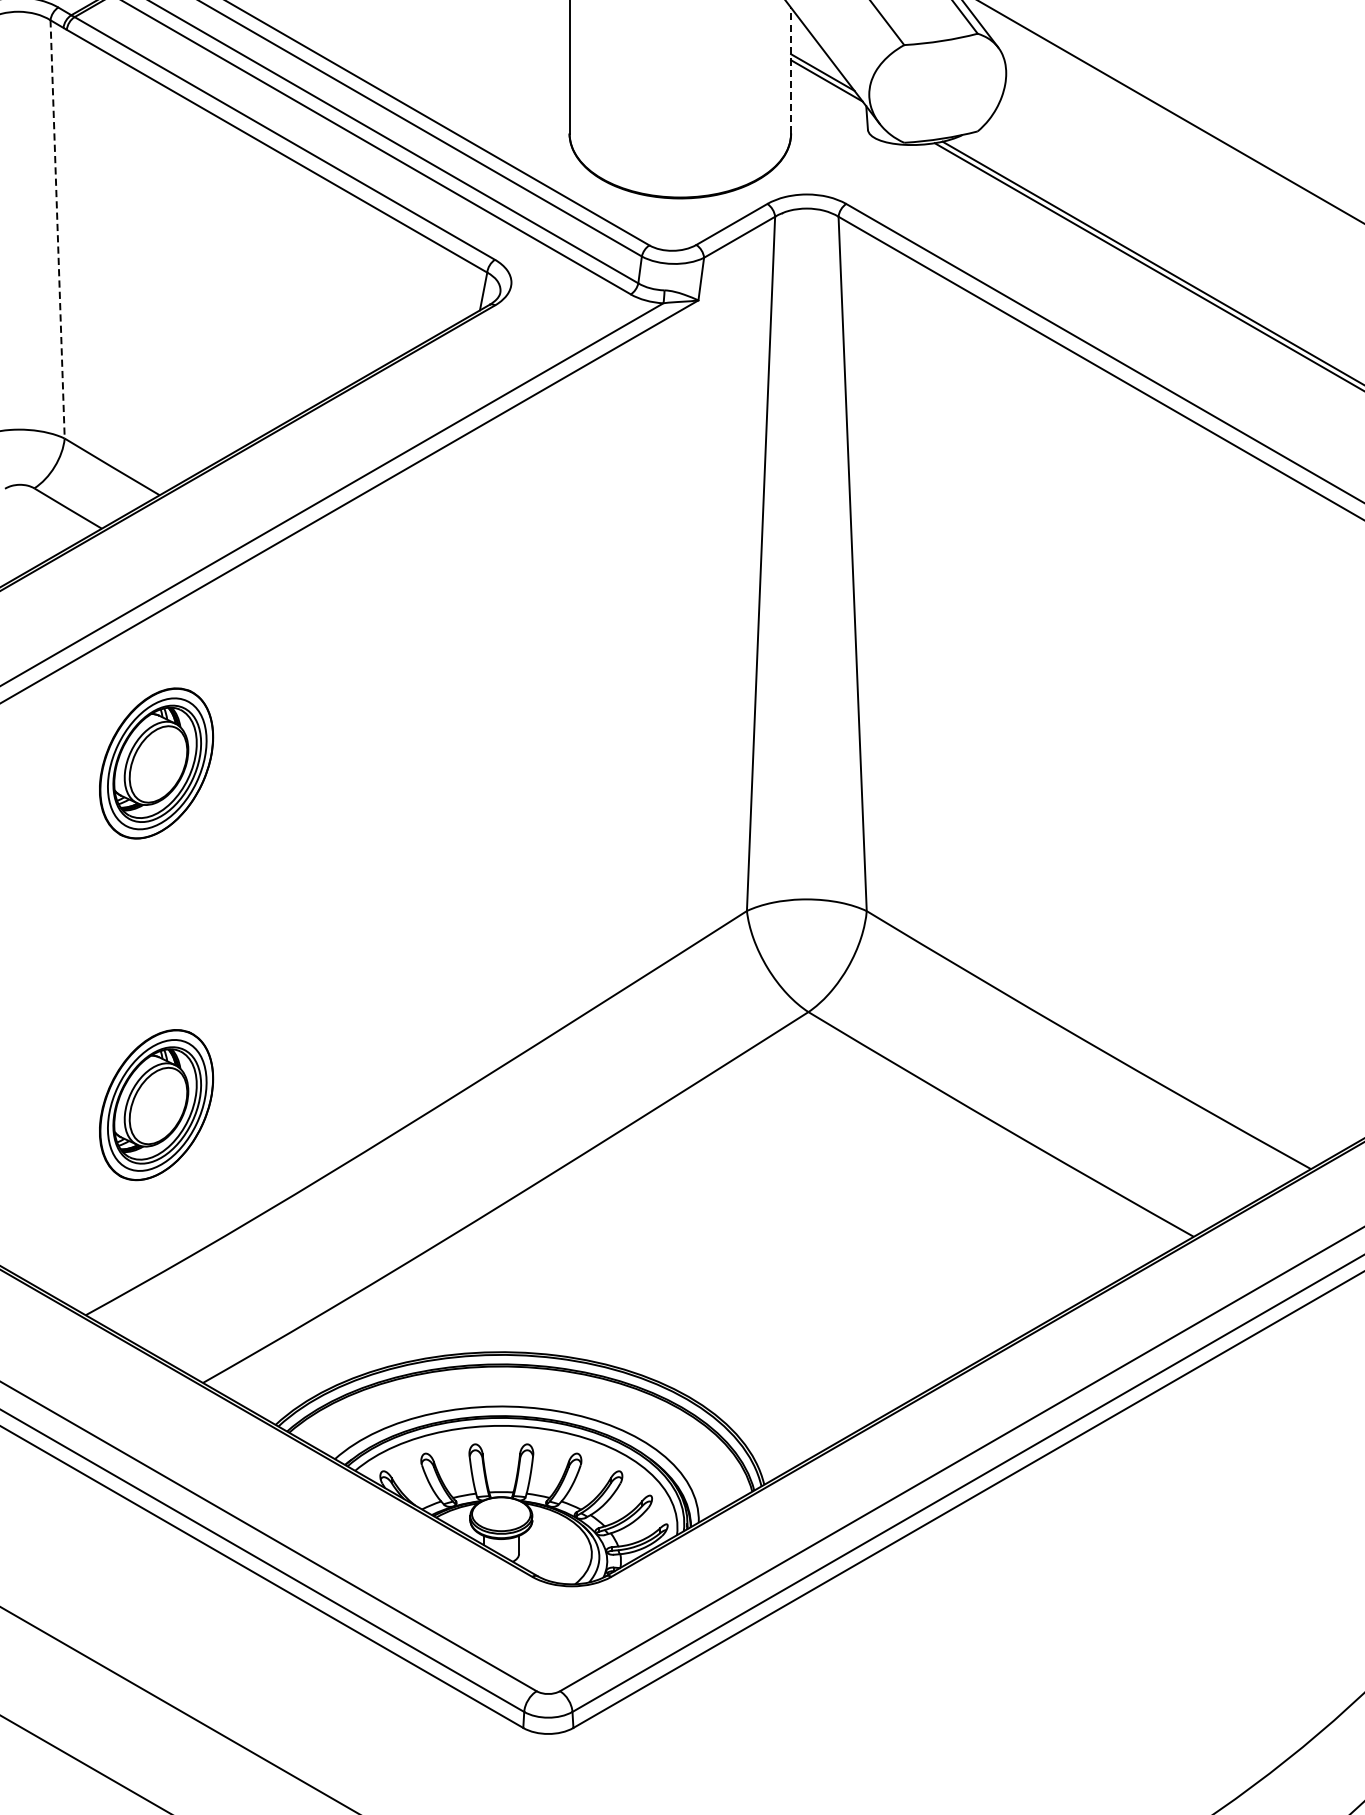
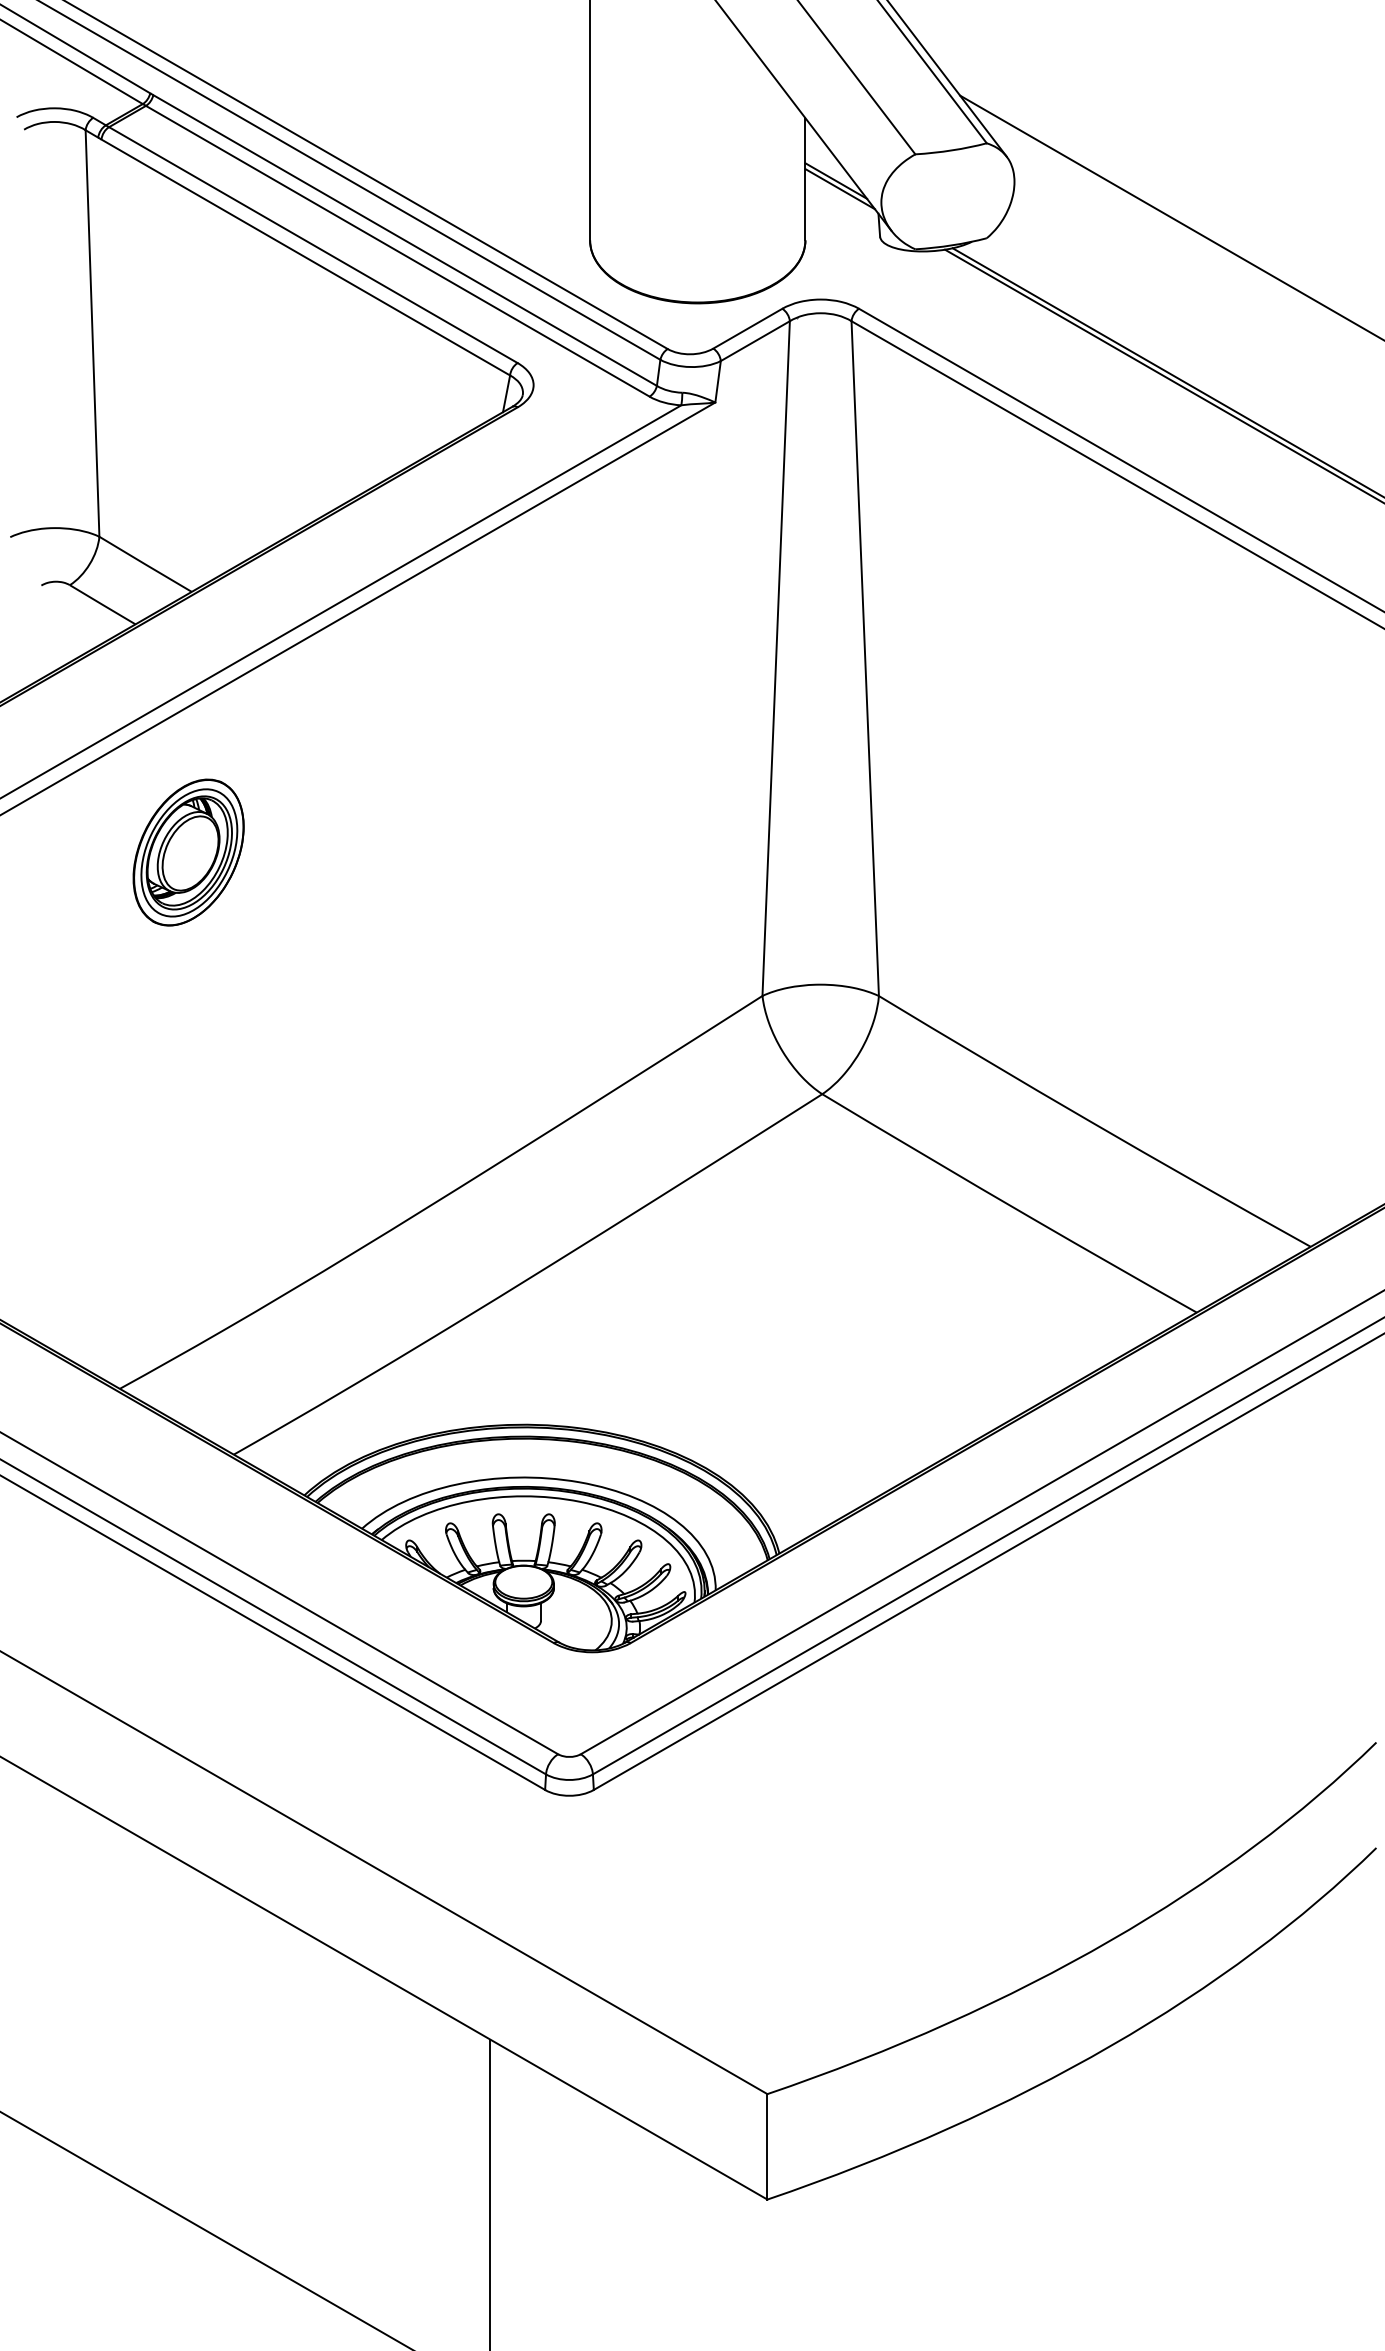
line: (791, 69) -> (805, 178), dashed -> solid
line: (57, 230) -> (92, 334), dashed -> solid
part: (156, 1105) -> (188, 1184), removed

